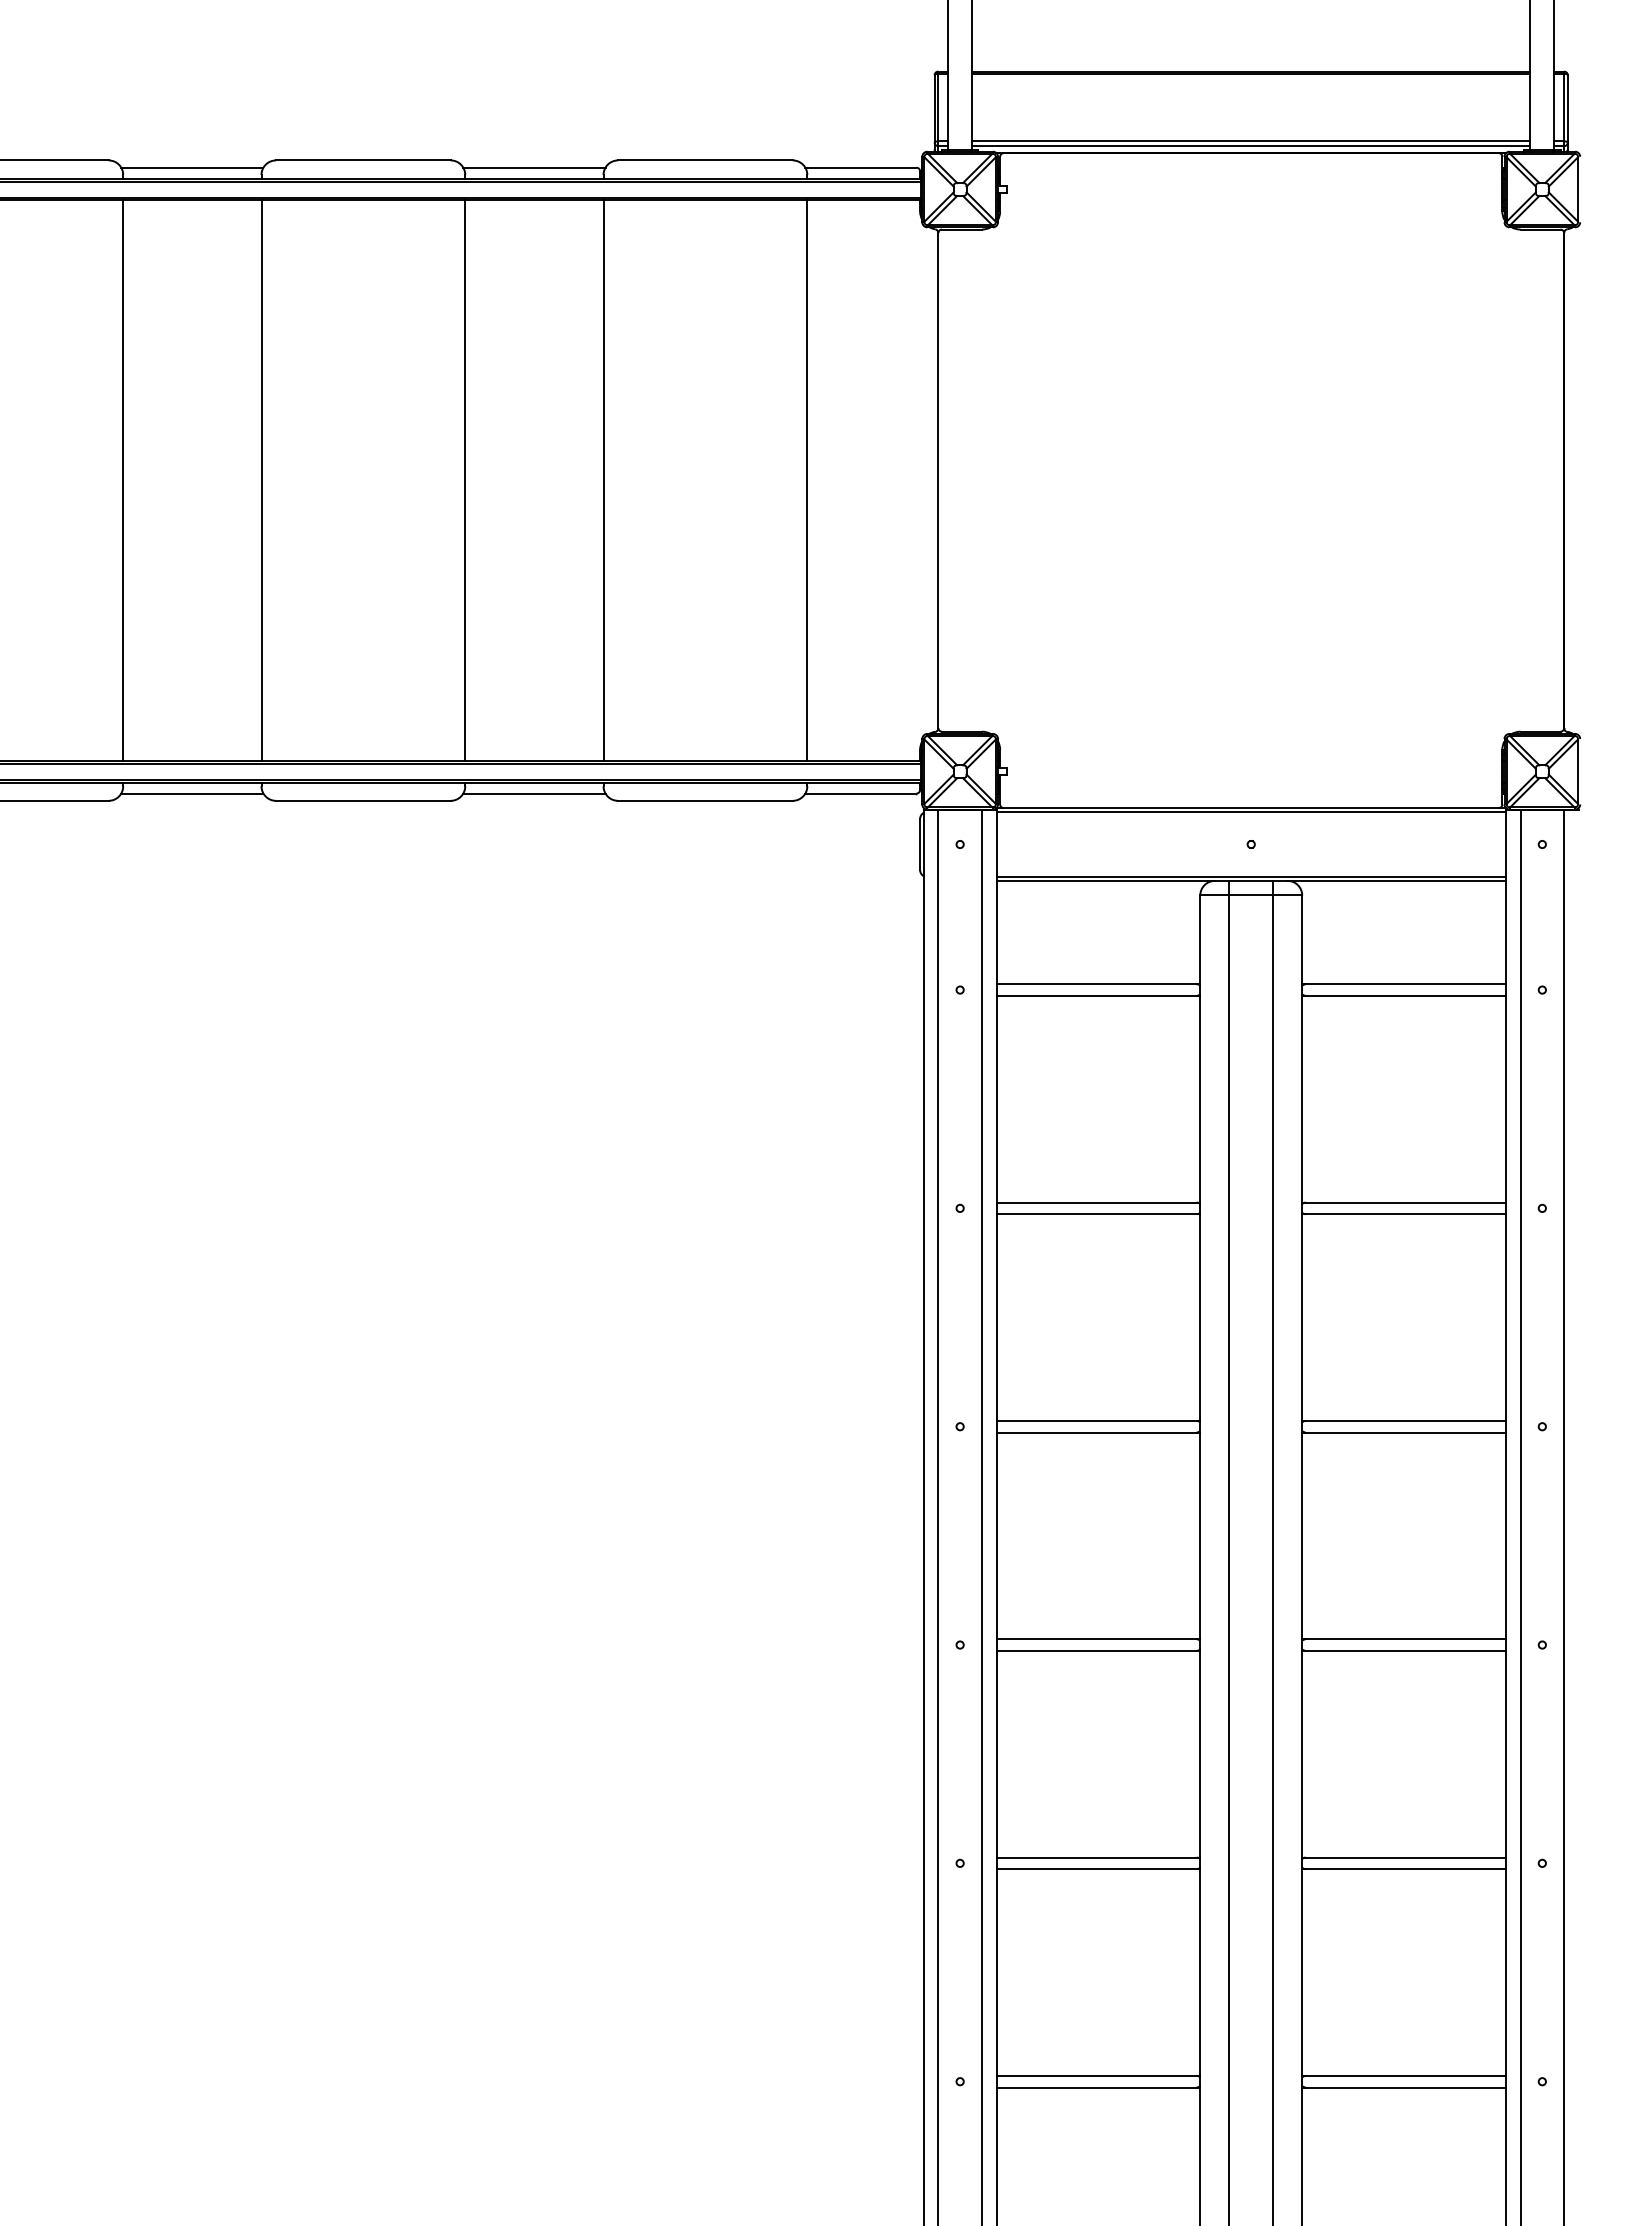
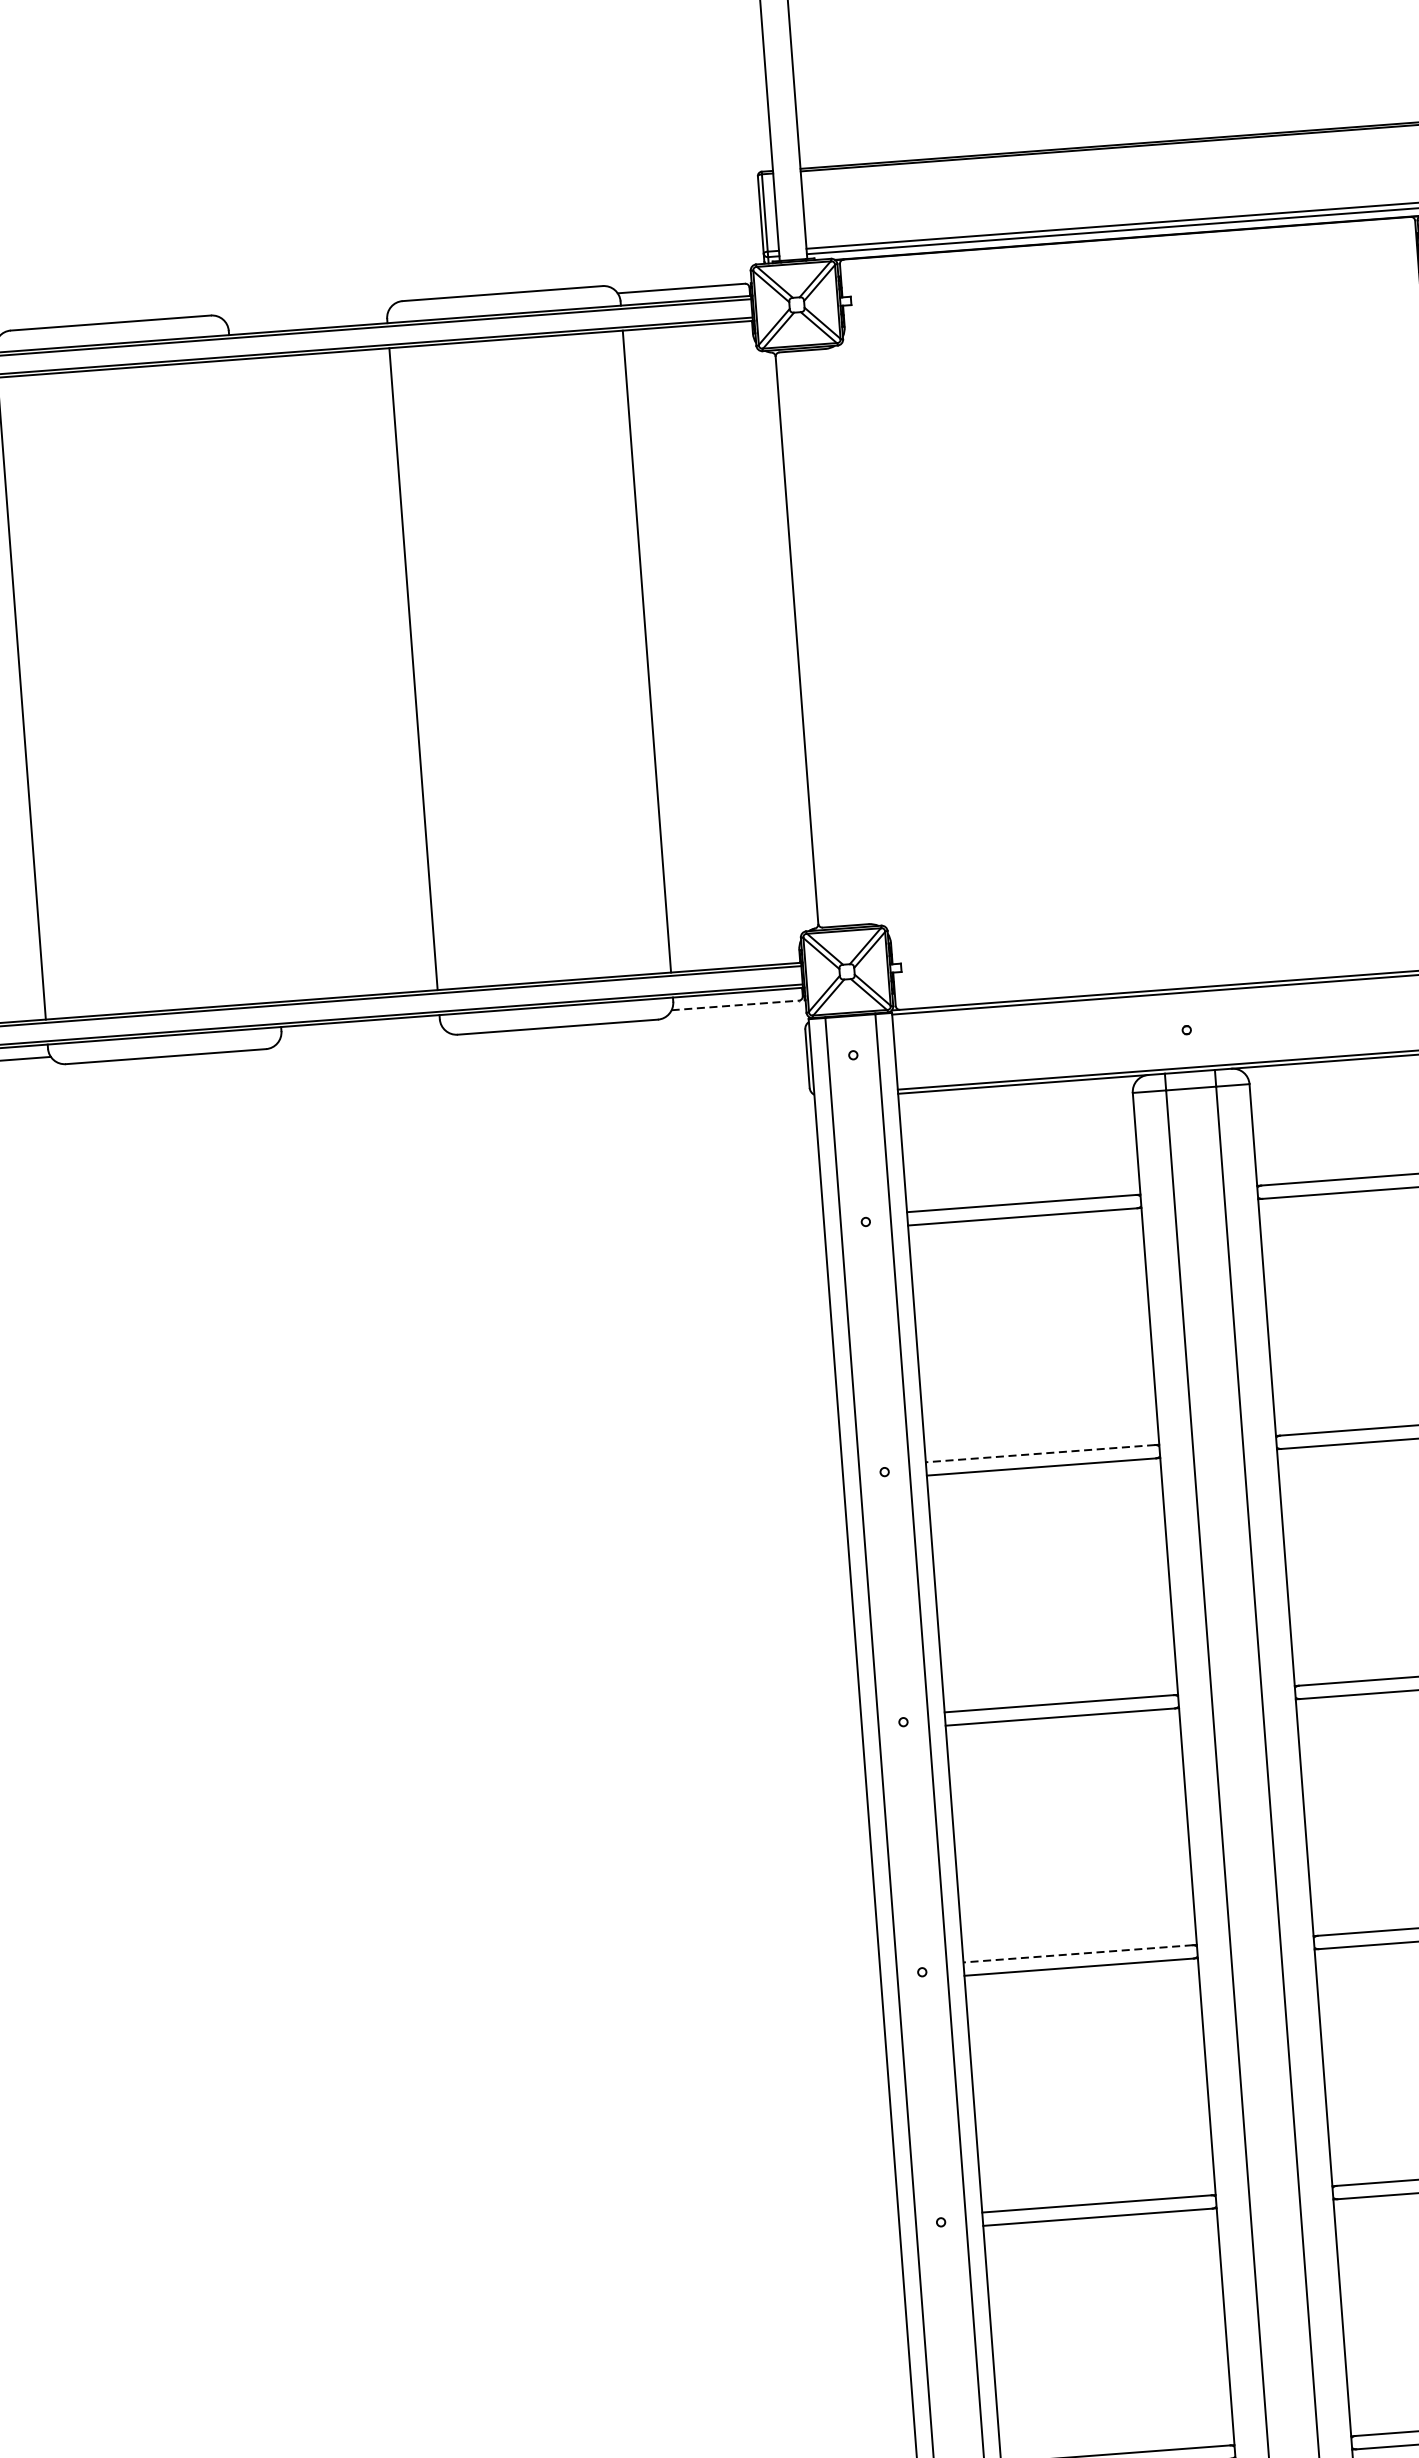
line: (534, 167) -> (307, 316), removed
line: (465, 480) -> (255, 680), removed
line: (534, 793) -> (361, 1033), removed
line: (860, 793) -> (734, 1005), solid -> dashed
line: (1096, 1202) -> (1040, 1453), solid -> dashed
line: (1096, 1639) -> (1077, 1954), solid -> dashed

